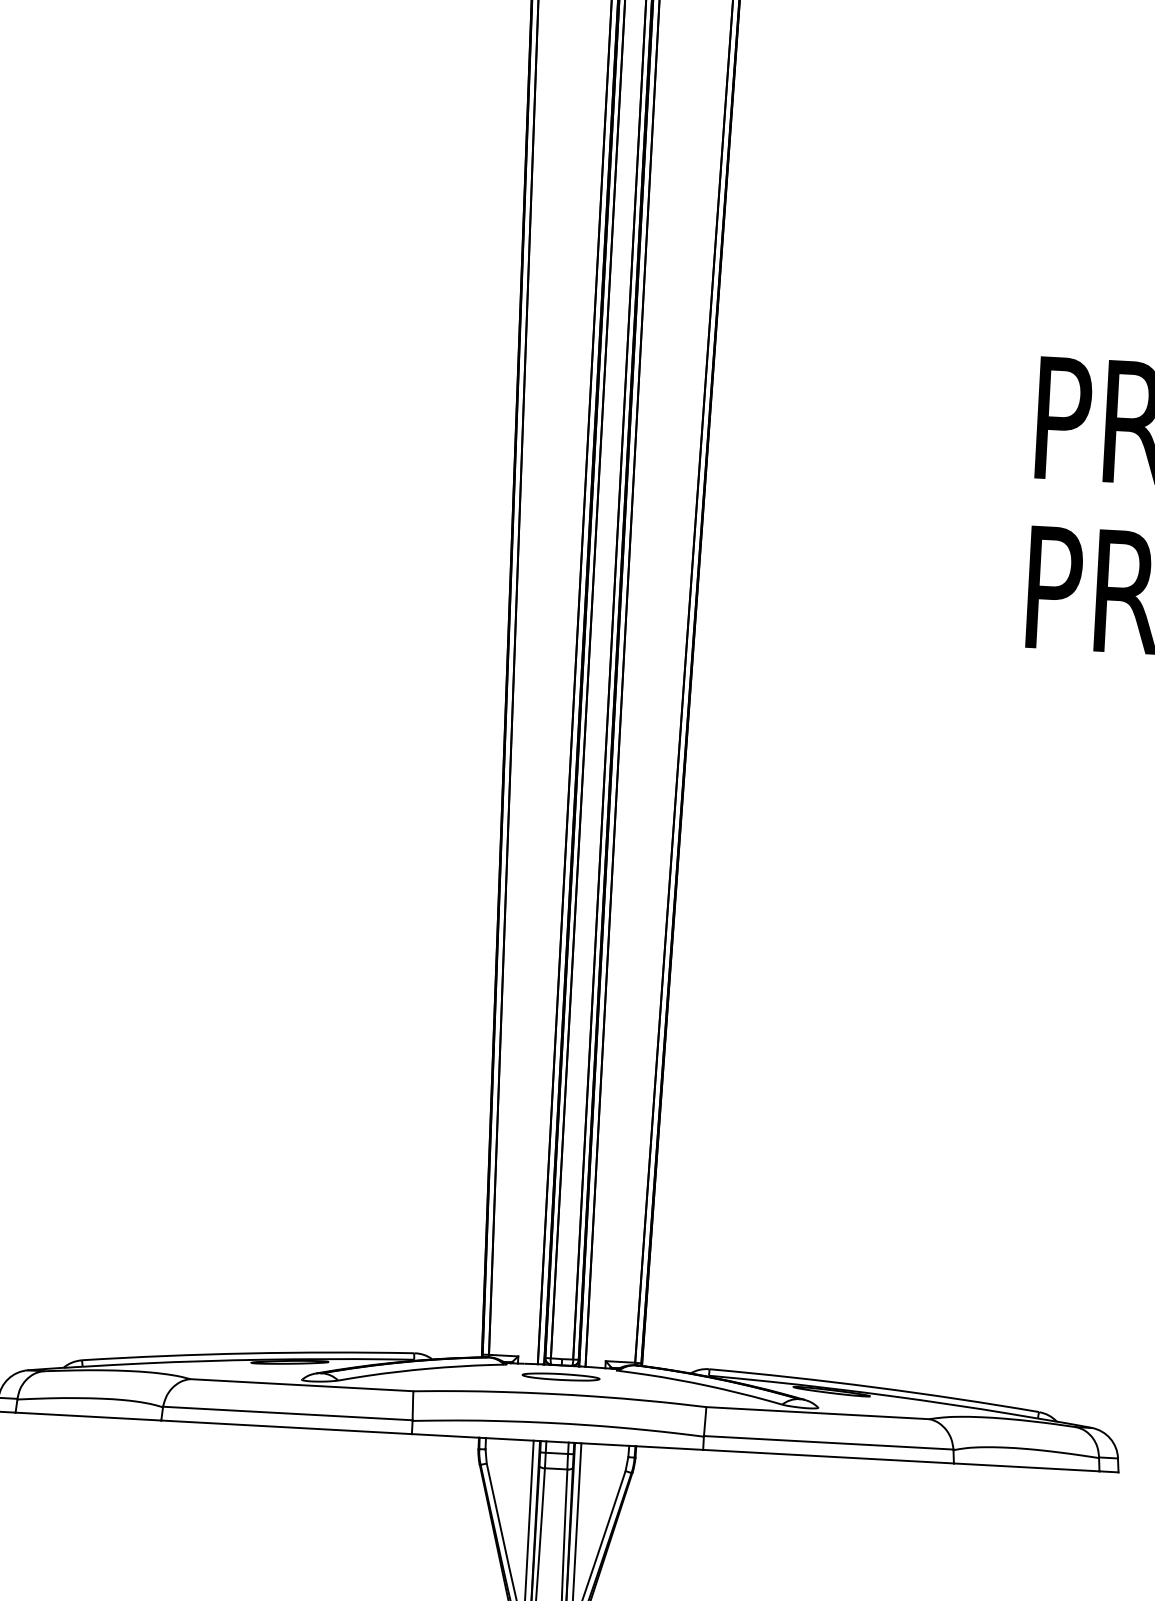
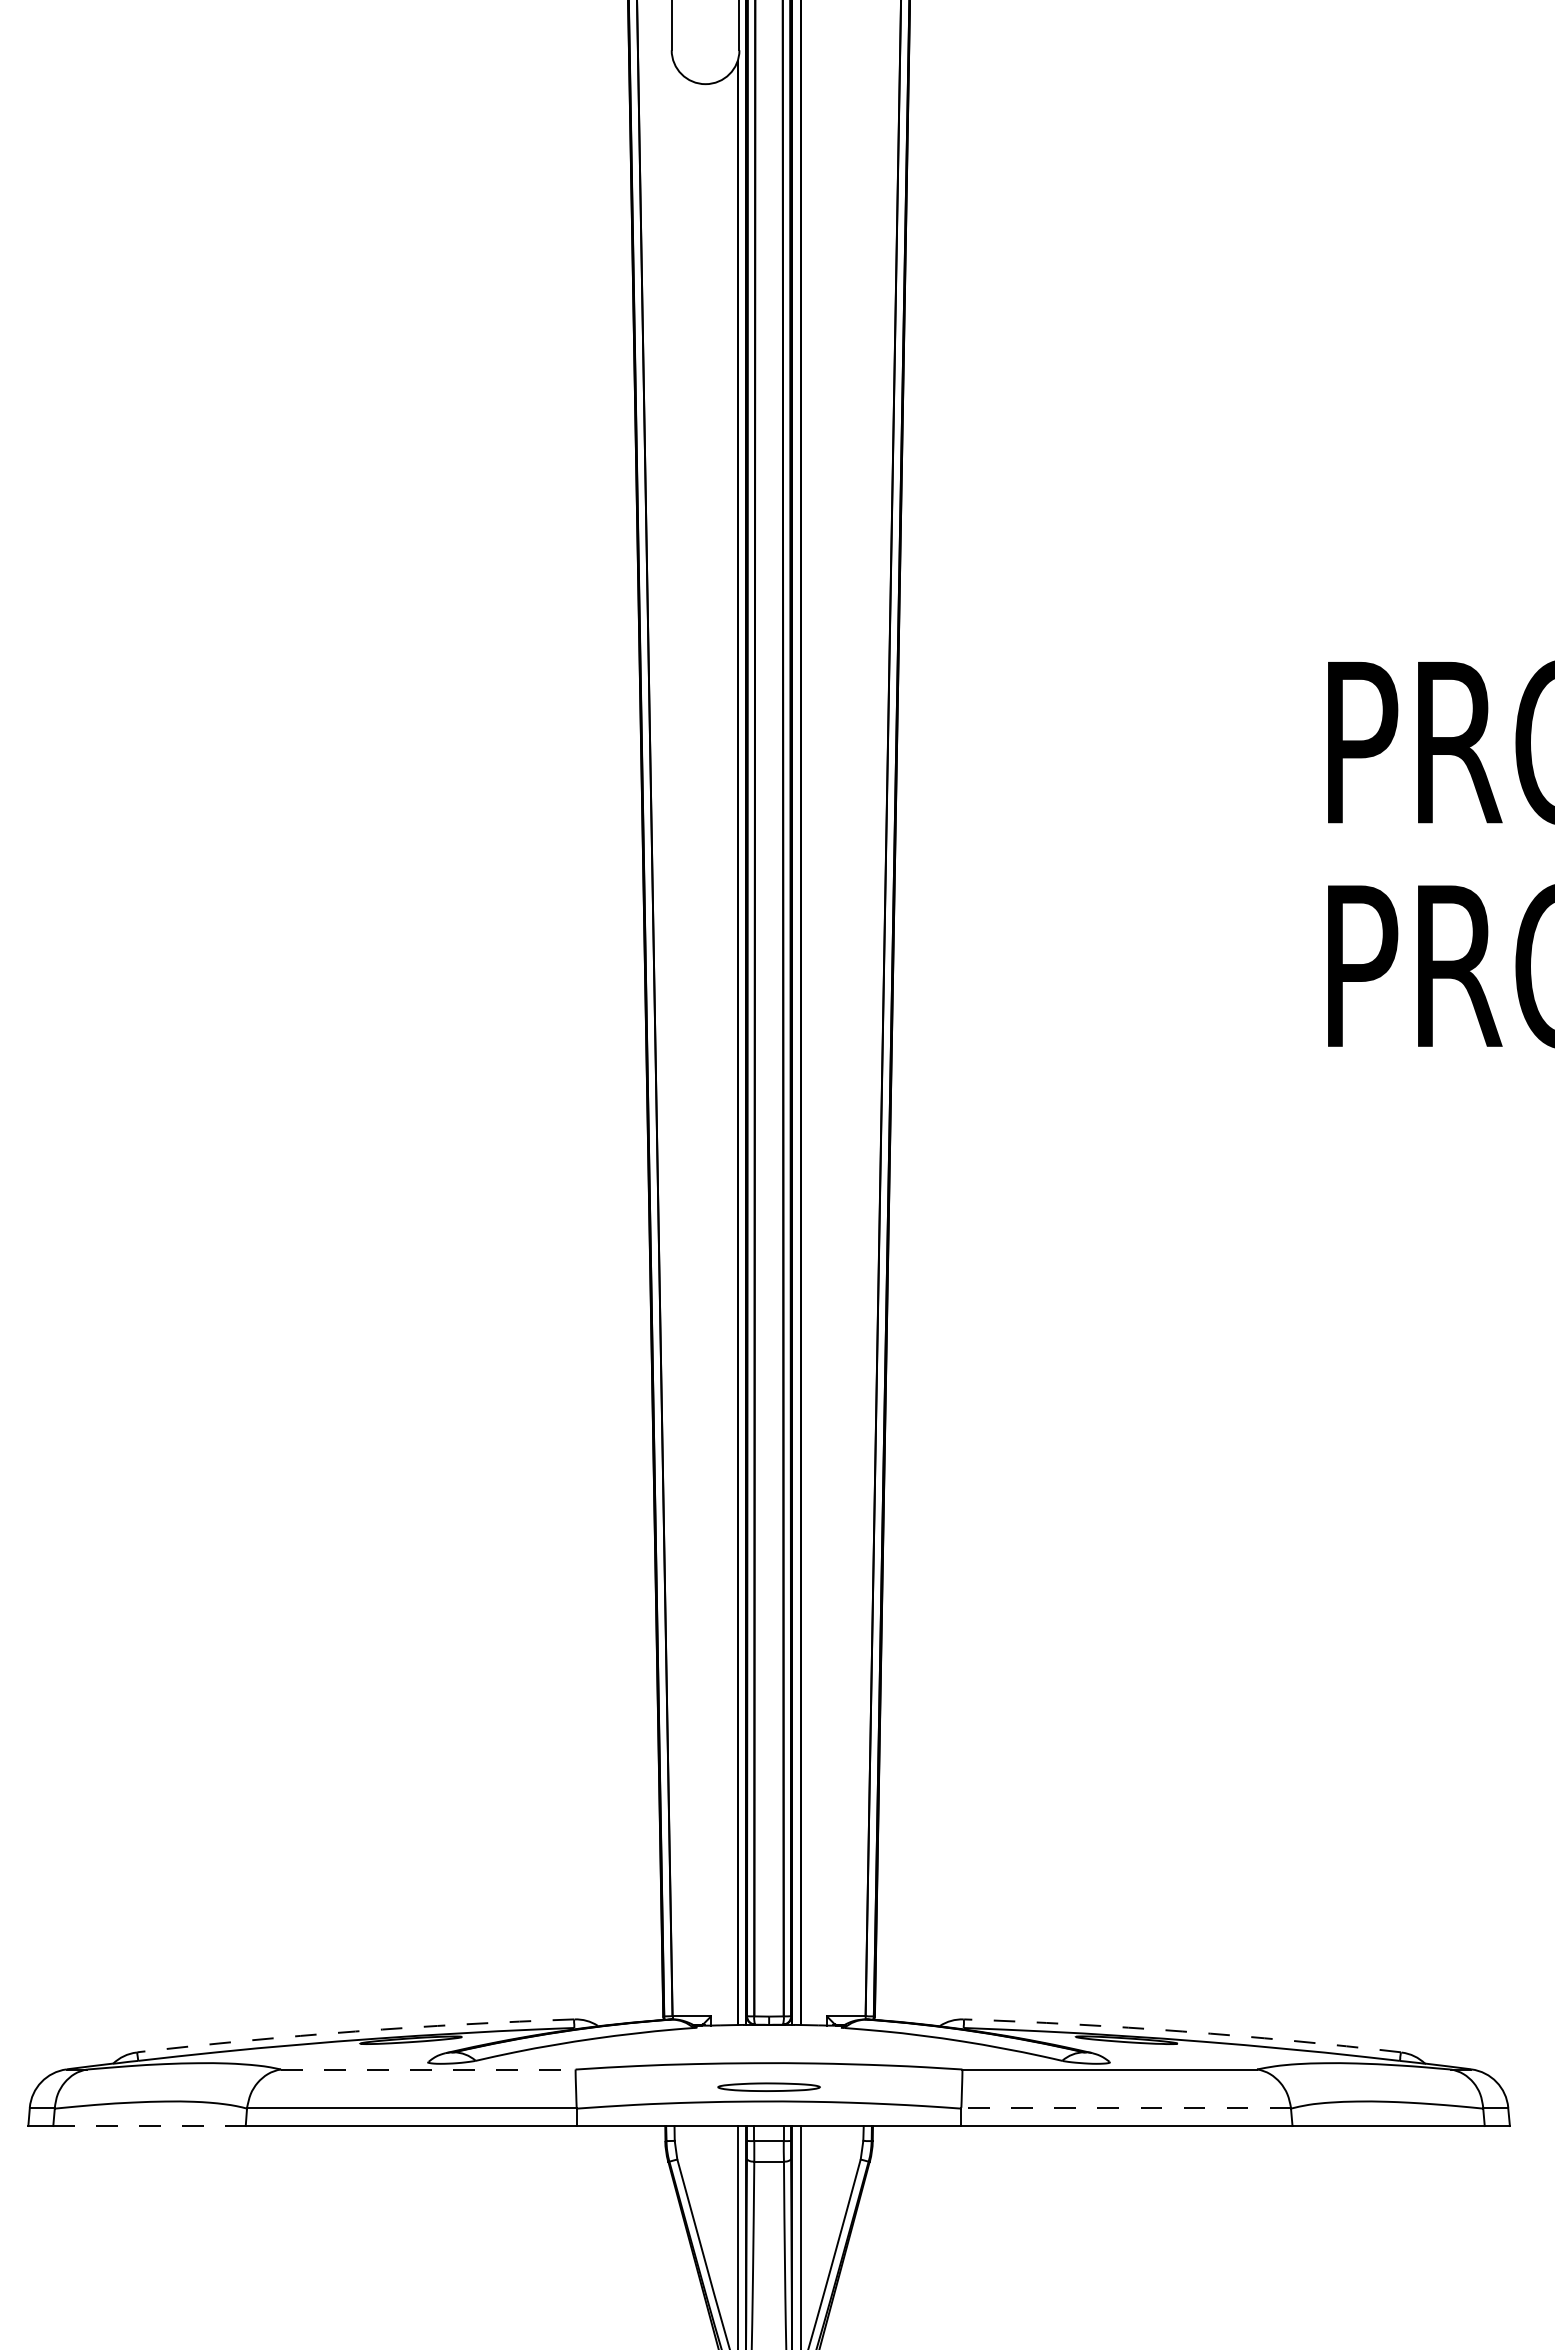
arc: (248, 1353) -> (355, 2031), solid -> dashed
part: (560, 1376) -> (768, 2086), moved
line: (302, 1385) -> (428, 2069), solid -> dashed
arc: (874, 1387) -> (1182, 2031), solid -> dashed
line: (89, 1416) -> (150, 2126), solid -> dashed
line: (828, 1442) -> (1126, 2107), solid -> dashed

